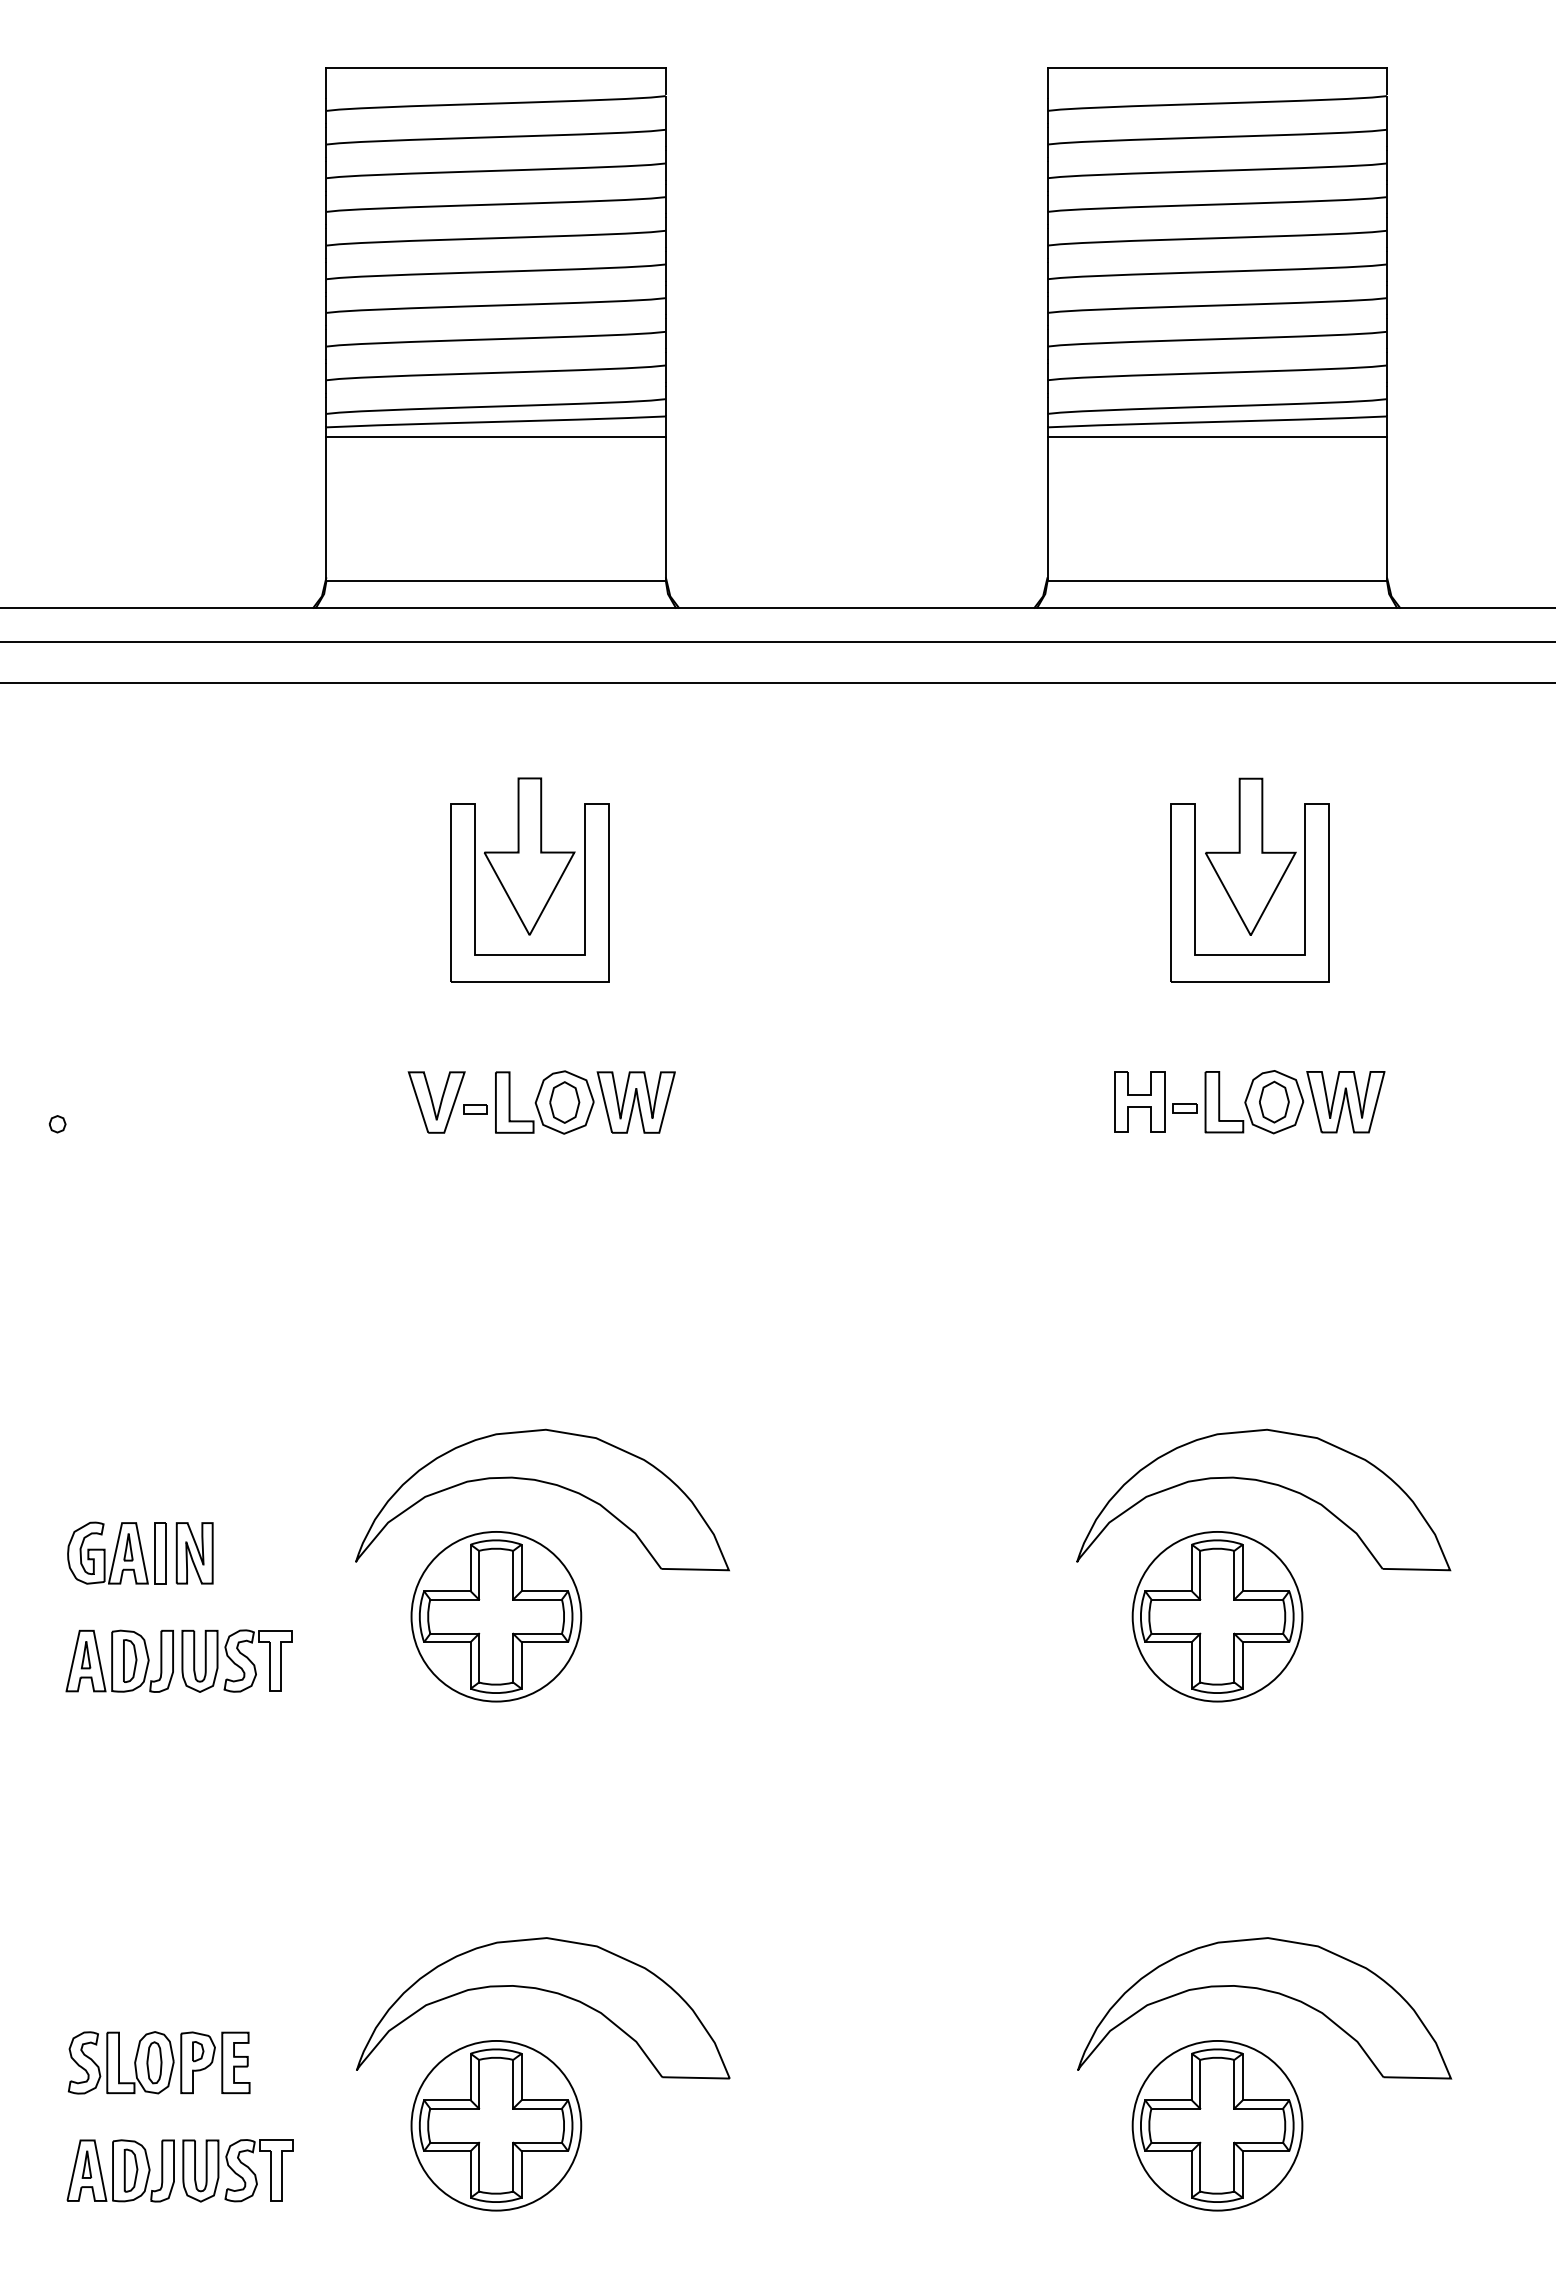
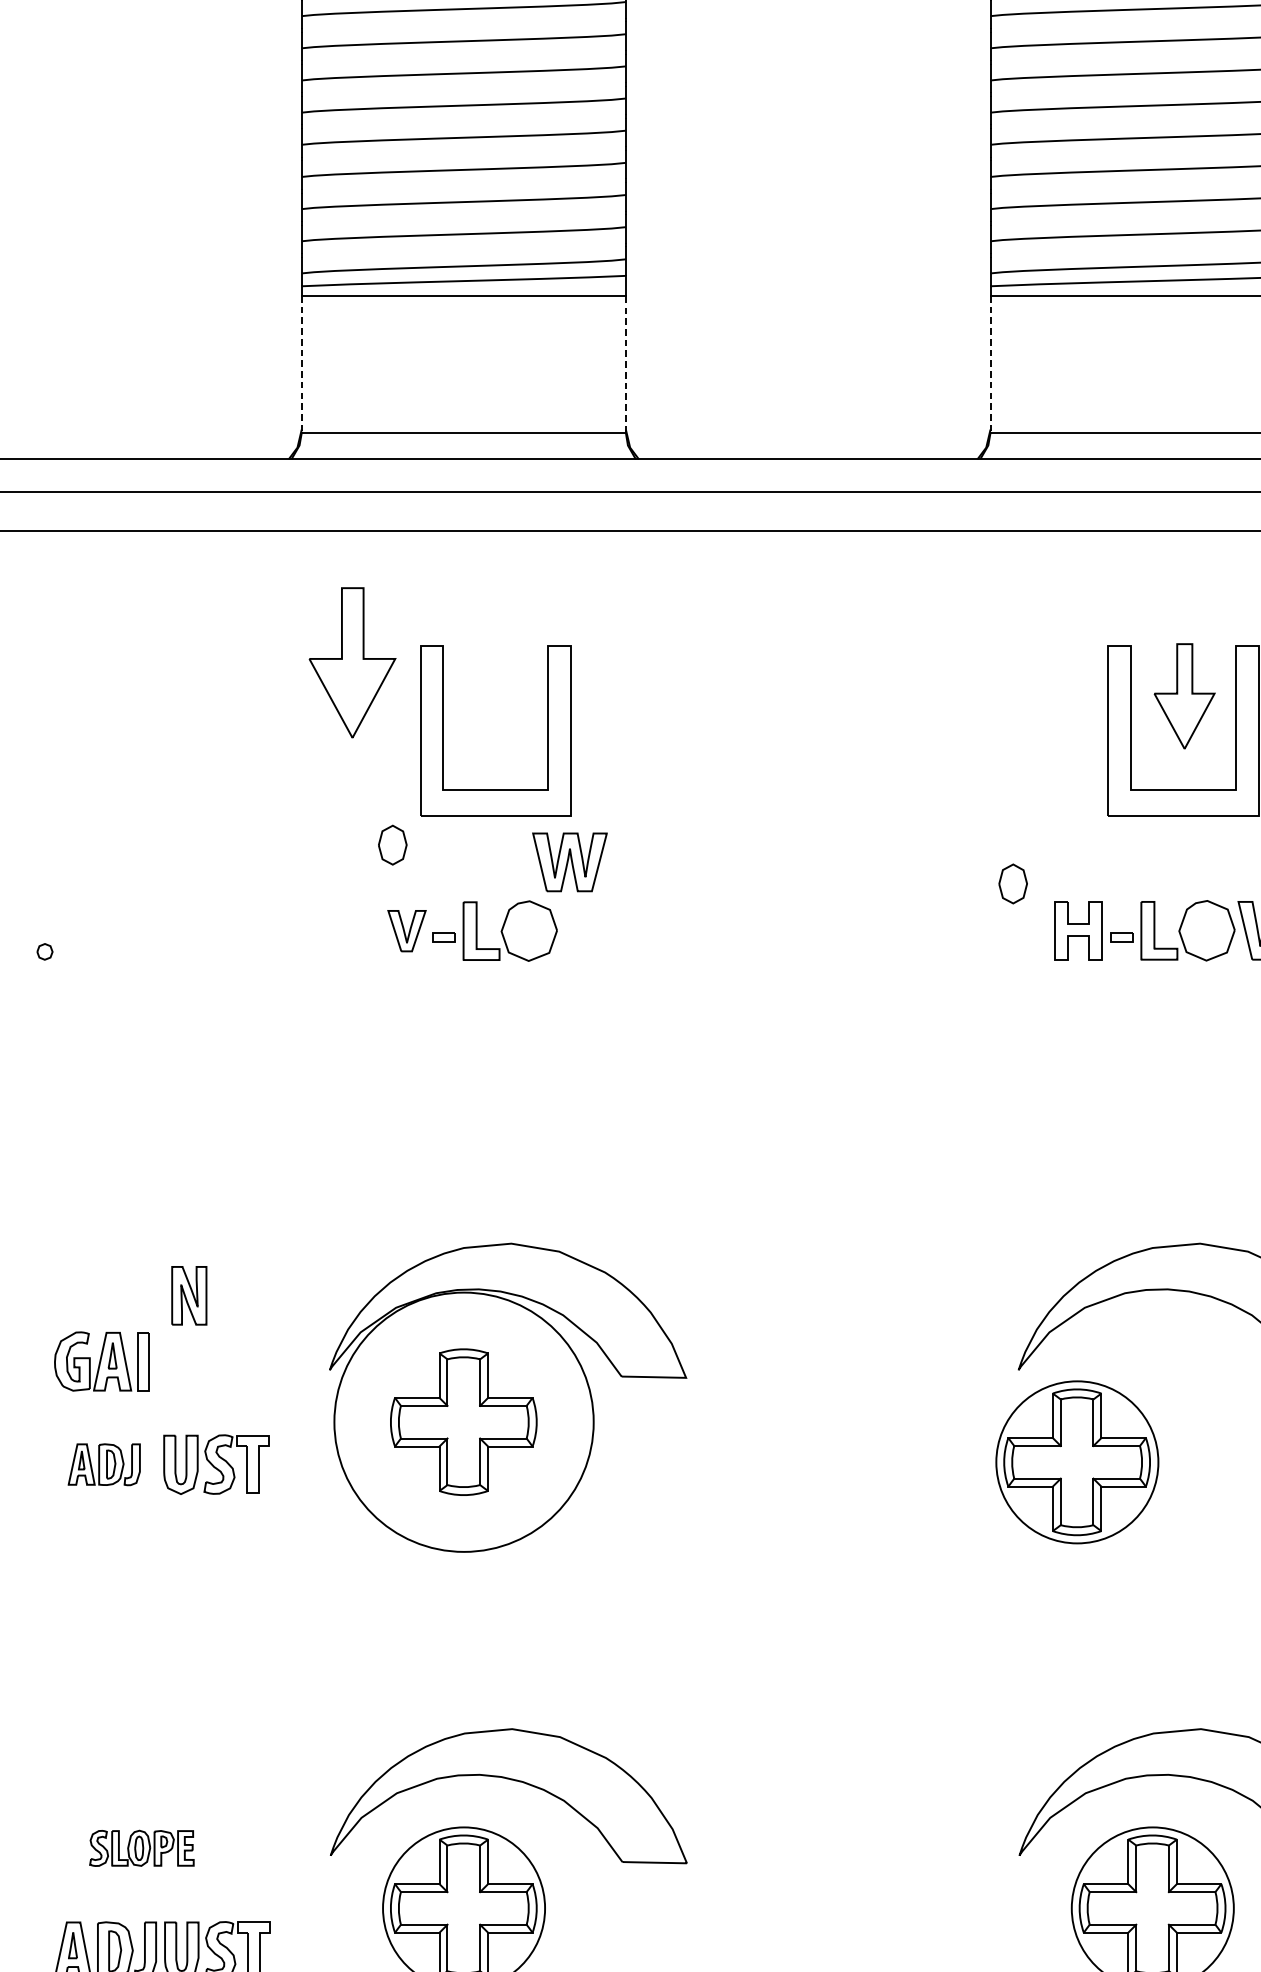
line: (665, 508) -> (625, 363), solid -> dashed
line: (326, 509) -> (301, 364), solid -> dashed
line: (1047, 509) -> (990, 364), solid -> dashed
part: (529, 856) -> (352, 662), moved
part: (1250, 856) -> (1184, 696), size x0.7
part: (1274, 1101) -> (1013, 883), moved
part: (436, 1102) -> (406, 931), size x0.7
part: (564, 1102) -> (392, 845), moved
part: (635, 1102) -> (569, 862), moved
part: (194, 1553) -> (189, 1295), moved
circle: (496, 1616) -> (464, 1422), size x1.6
part: (1217, 1616) -> (1077, 1462), moved
part: (119, 1660) -> (104, 1464), size x0.7
part: (158, 2062) -> (141, 1847), size x0.6

